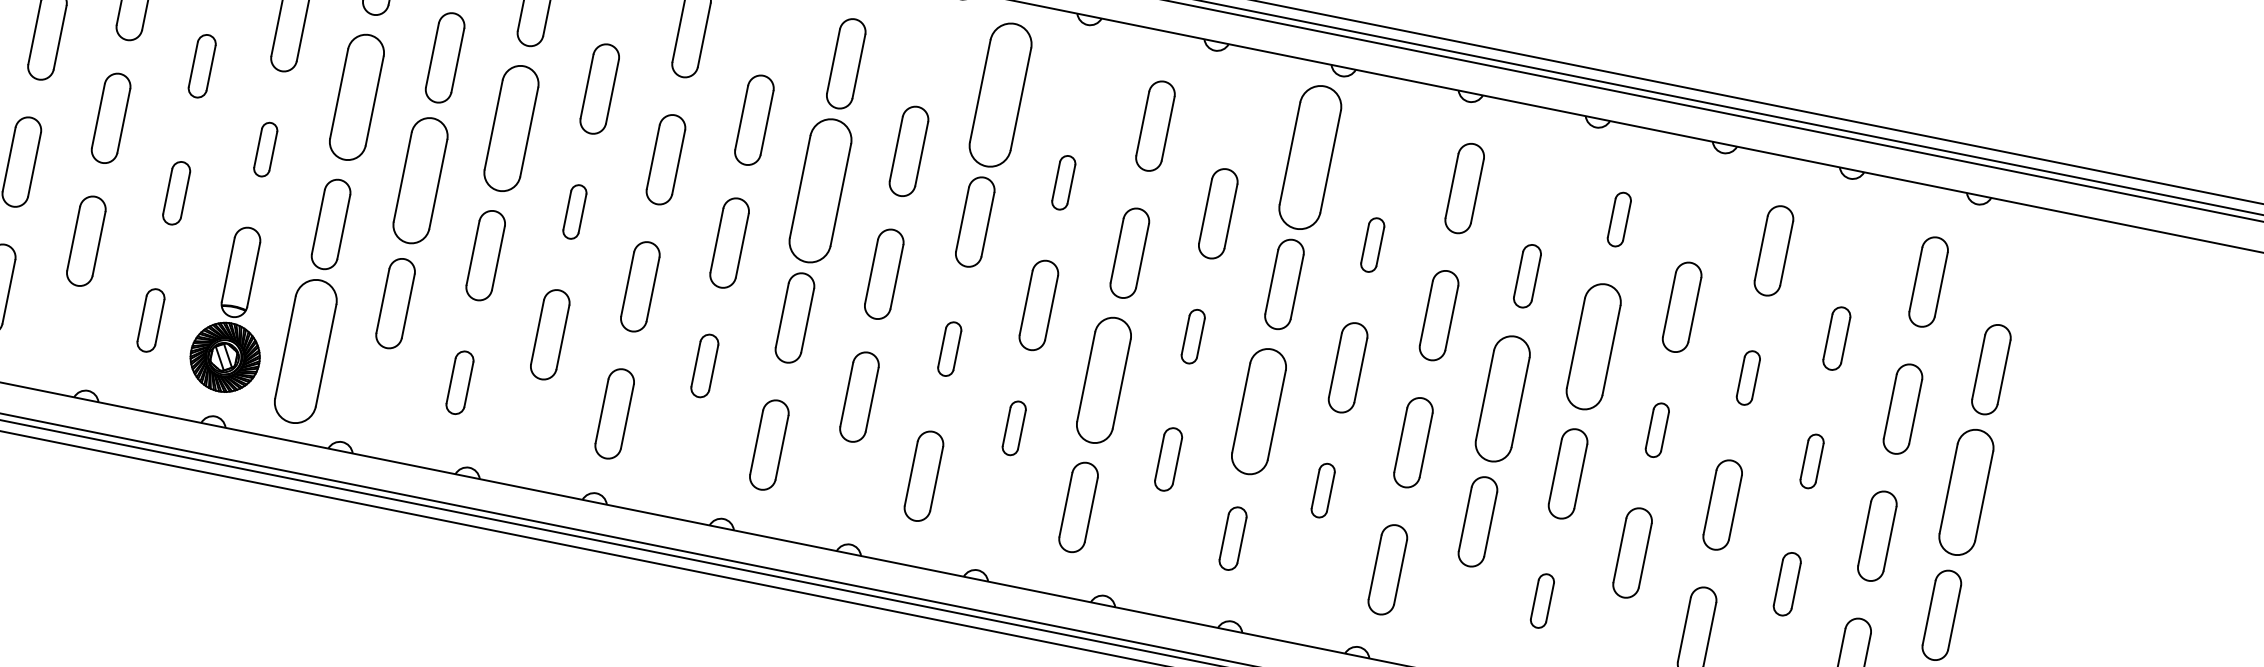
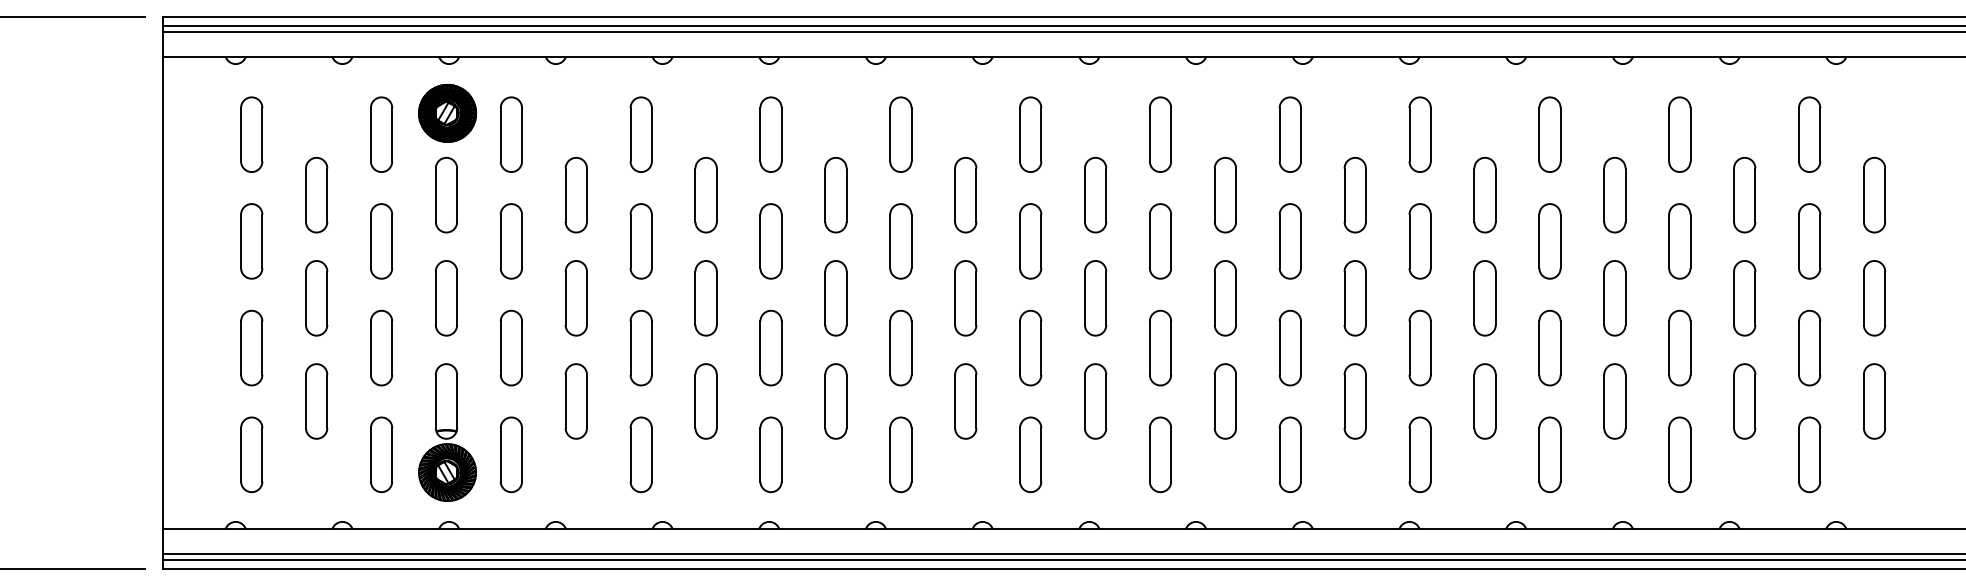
part: (202, 66) -> (381, 241), size x1.43
part: (1000, 94) -> (1030, 134), size x0.62
part: (355, 97) -> (510, 241), size x0.71
part: (510, 128) -> (640, 241), size x0.71
part: (265, 149) -> (446, 298), size x1.67
part: (1309, 156) -> (1289, 134), size x0.62
part: (419, 180) -> (575, 298), size x0.71
part: (1063, 182) -> (1095, 195), size x1.67
part: (820, 190) -> (900, 241), size x0.62
part: (176, 192) -> (381, 347), size x1.43
part: (574, 211) -> (705, 298), size x1.67
part: (1618, 219) -> (1549, 134), size x1.67
part: (1371, 245) -> (1354, 195), size x1.67
part: (1526, 276) -> (1484, 195), size x1.43
part: (150, 319) -> (381, 454), size x1.43
part: (1192, 336) -> (1224, 298), size x1.67
part: (1836, 338) -> (1744, 195), size x1.43
part: (1593, 346) -> (1549, 241), size x0.71
part: (949, 348) -> (1030, 347), size x1.67
part: (304, 350) -> (510, 454), size x0.62
part: (704, 365) -> (835, 401), size x1.43
part: (1747, 378) -> (1679, 241), size x1.67
part: (1104, 379) -> (1160, 347), size x0.71
part: (459, 382) -> (640, 454), size x1.43
part: (1502, 399) -> (1484, 298), size x0.71
part: (1257, 410) -> (1289, 347), size x0.71
part: (1013, 428) -> (1095, 401), size x1.67
part: (1656, 430) -> (1614, 298), size x1.67
part: (1167, 459) -> (1224, 401), size x1.43
part: (1811, 461) -> (1744, 298), size x1.67
part: (1322, 490) -> (1354, 401), size x1.67
part: (1966, 492) -> (1874, 298), size x0.71
part: (1232, 538) -> (1289, 454), size x1.43
part: (1786, 584) -> (1744, 401), size x1.43
part: (1541, 600) -> (1549, 454), size x1.67

